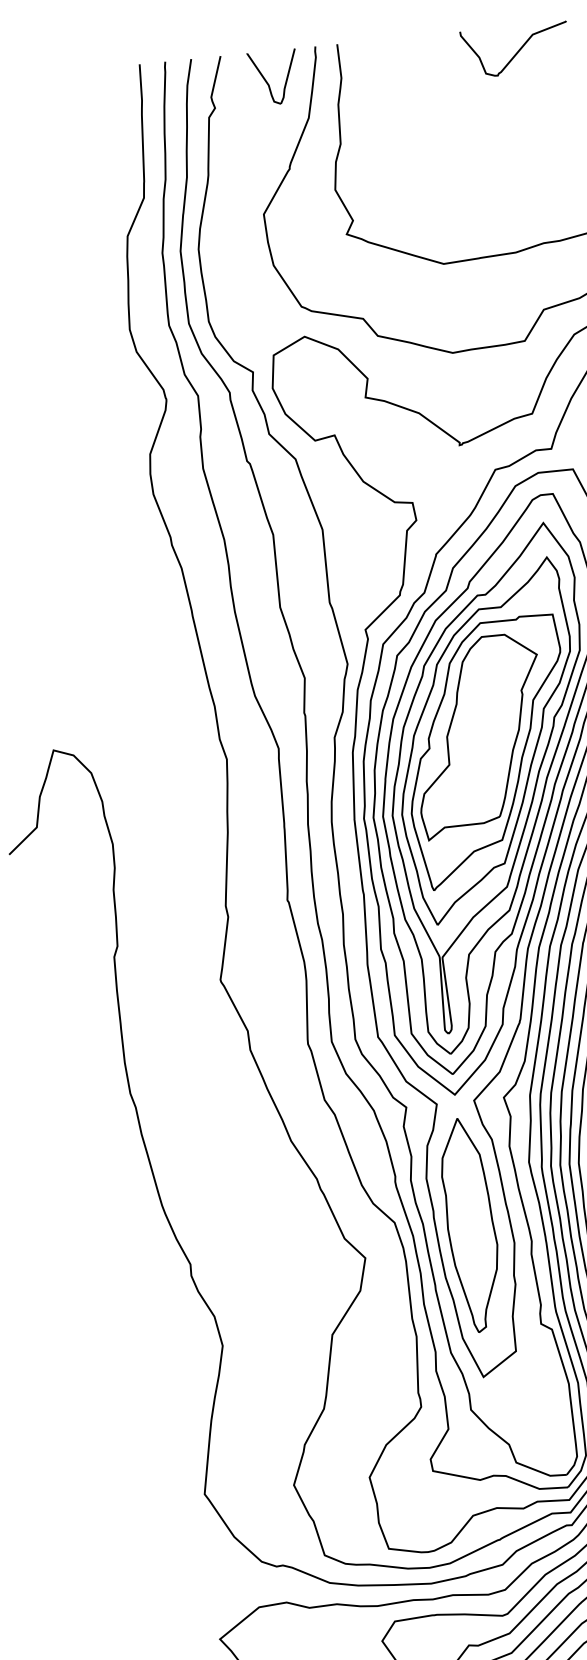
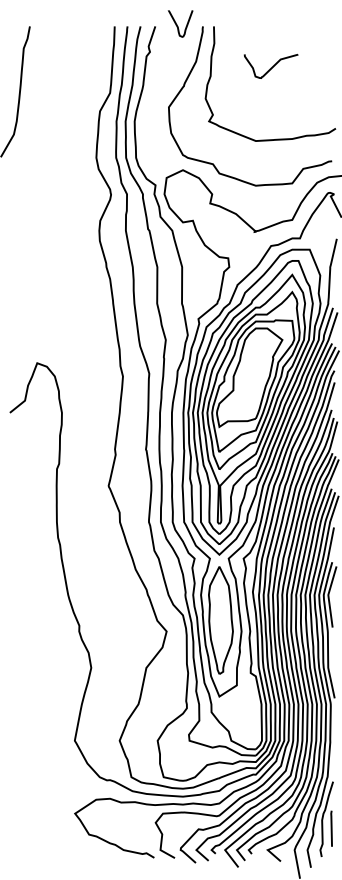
curve: (516, 52) -> (271, 67), moved
part: (273, 77) -> (180, 23), moved

